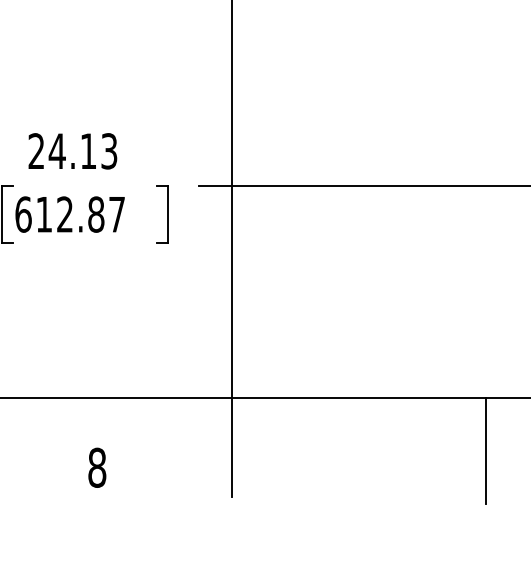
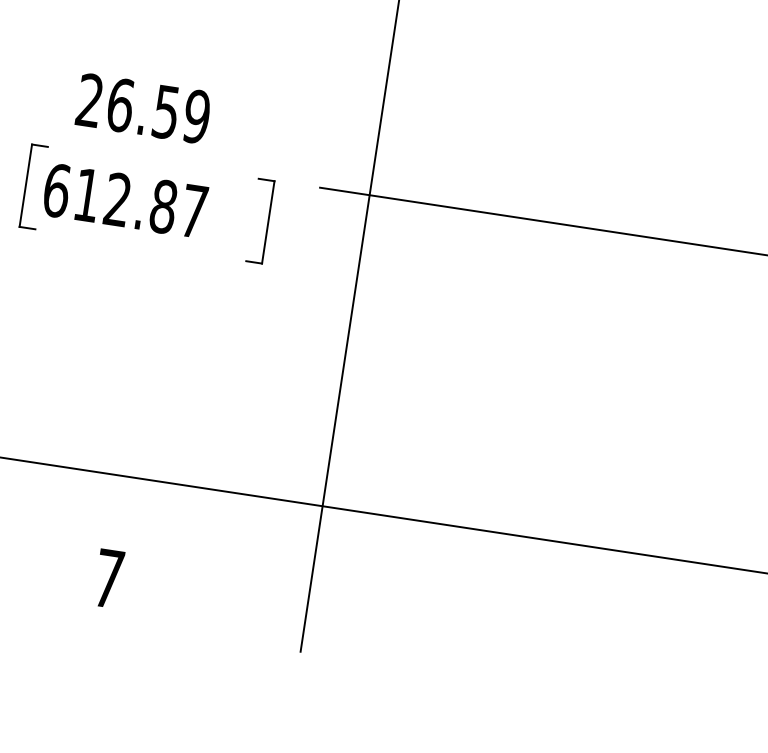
text: (82, 151) -> (157, 111), 24.13 -> 26.59
line: (486, 451) -> (683, 641), removed
text: (97, 467) -> (109, 578), 8 -> 7

